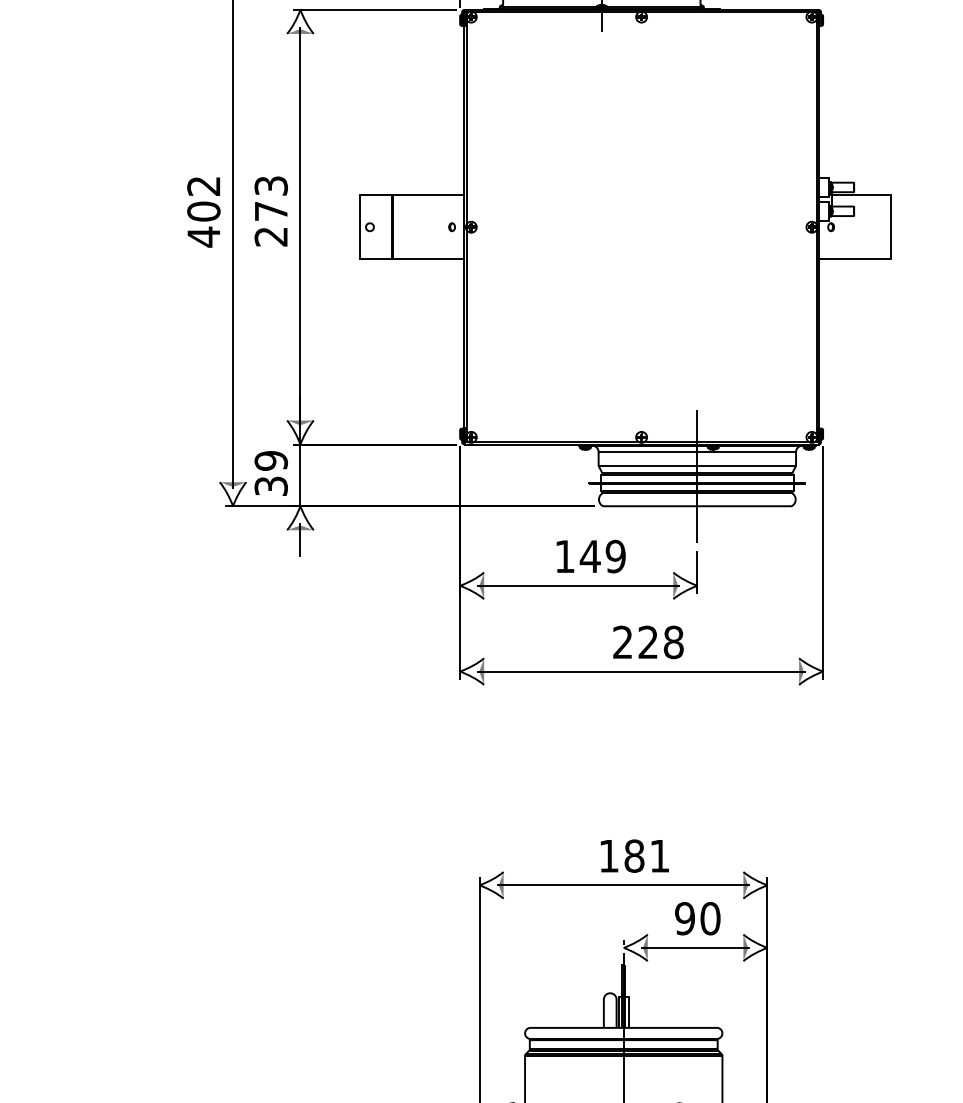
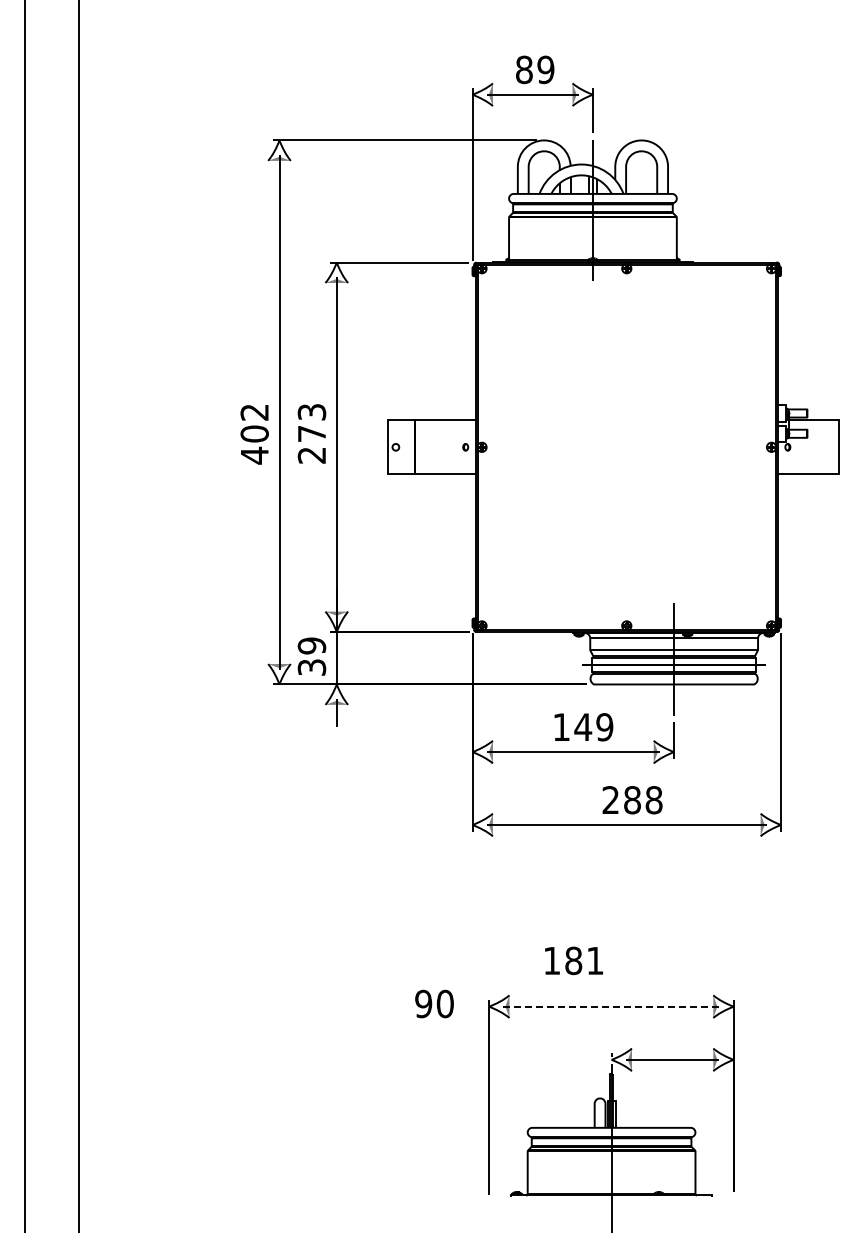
text: (648, 642) -> (632, 800), 228 -> 288
text: (634, 855) -> (573, 960), moved
line: (623, 885) -> (611, 1006), solid -> dashed
text: (697, 918) -> (434, 1003), moved

